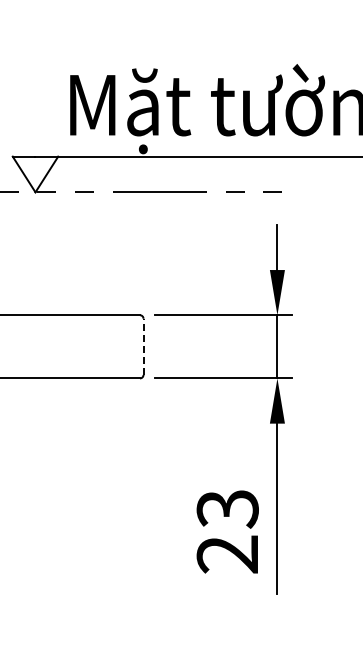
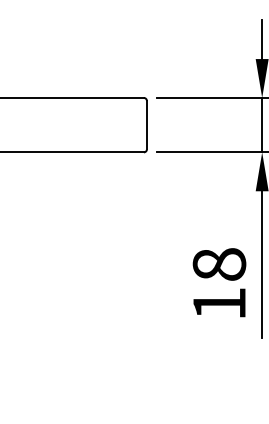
line: (143, 346) -> (146, 124), dashed -> solid
text: (227, 531) -> (219, 284), 23 -> 18

